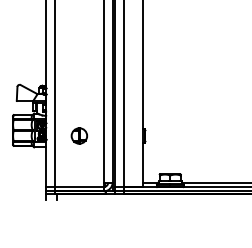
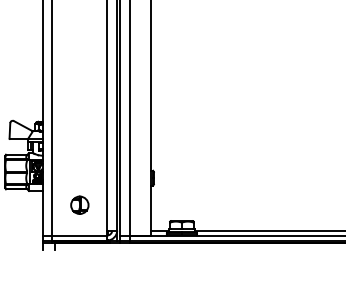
part: (79, 135) -> (79, 204), moved

